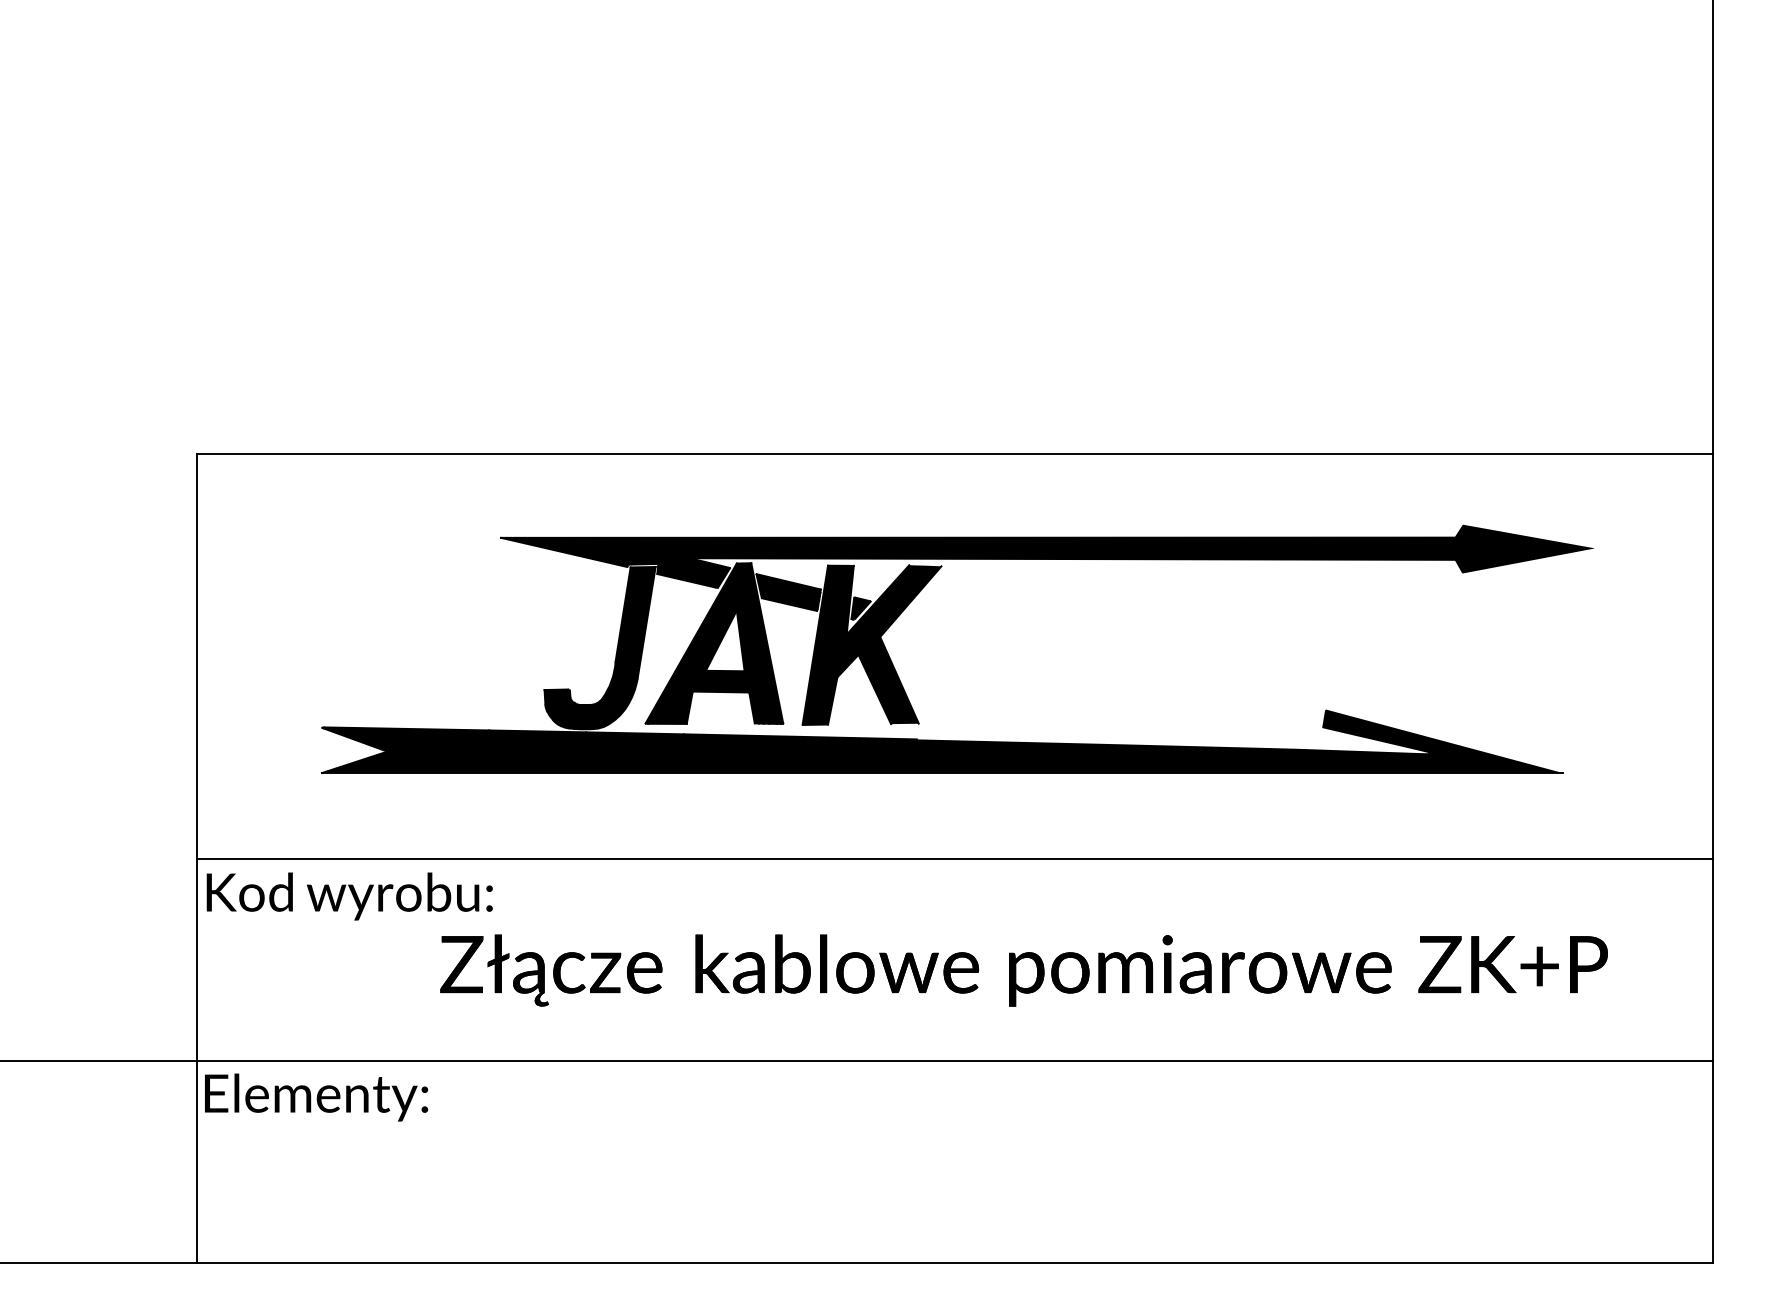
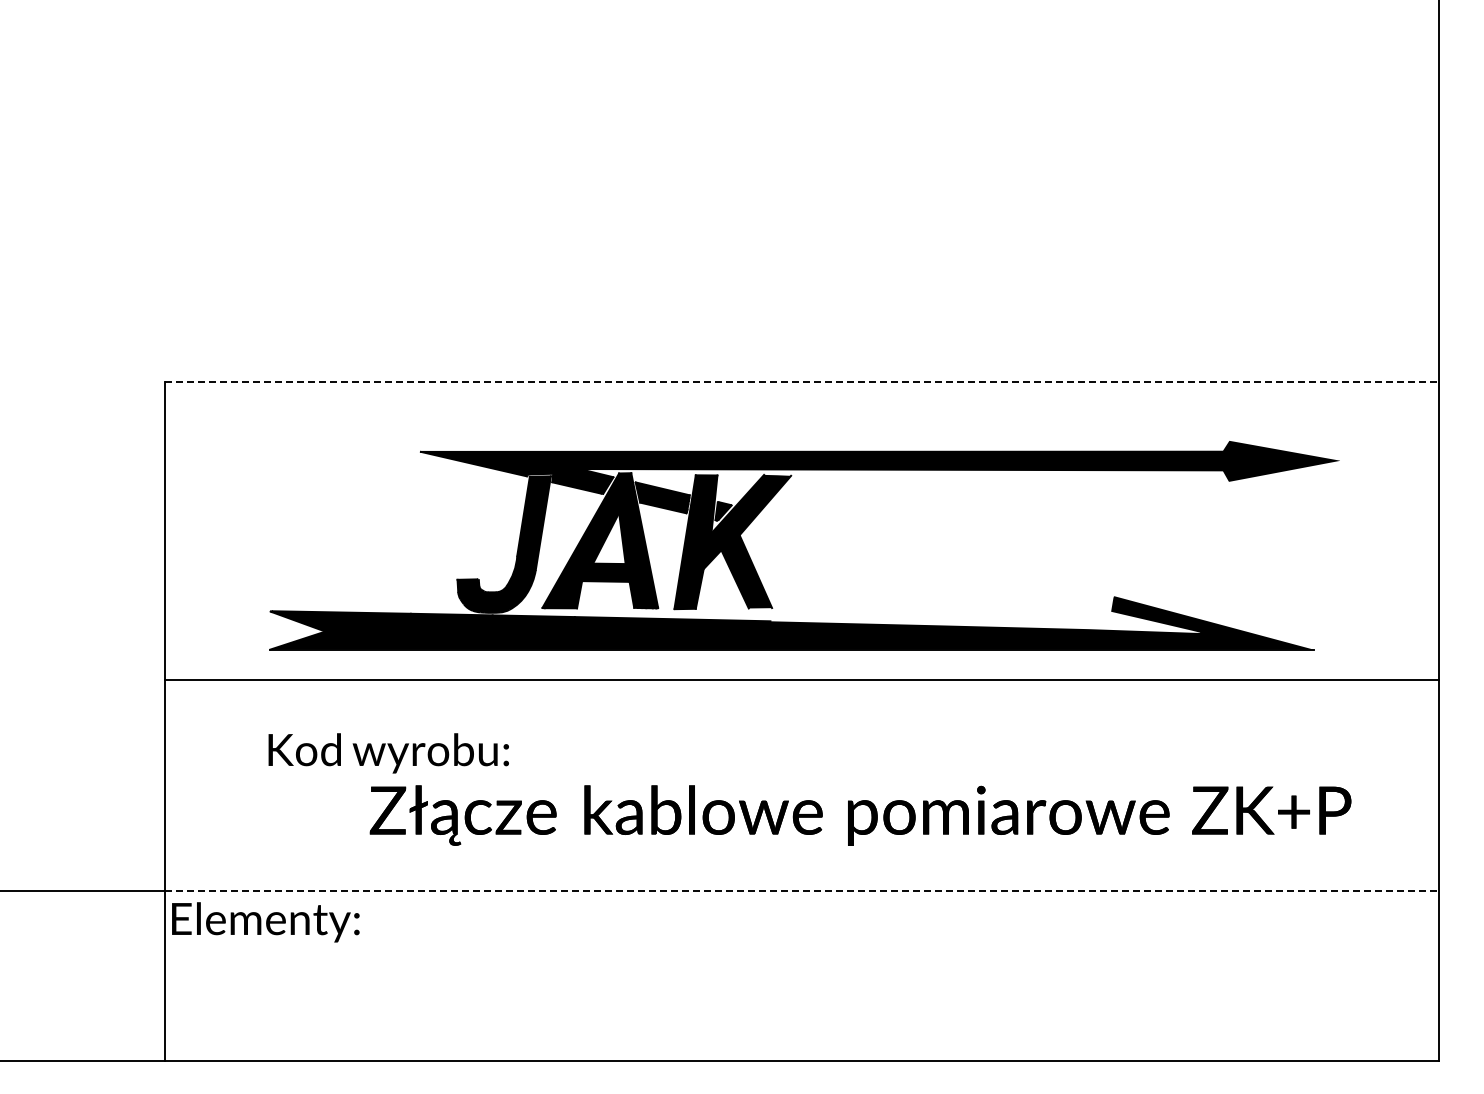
line: (954, 454) -> (802, 381), solid -> dashed
line: (954, 858) -> (802, 680), moved
text: (349, 896) -> (388, 753), moved
line: (954, 1060) -> (802, 891), solid -> dashed

